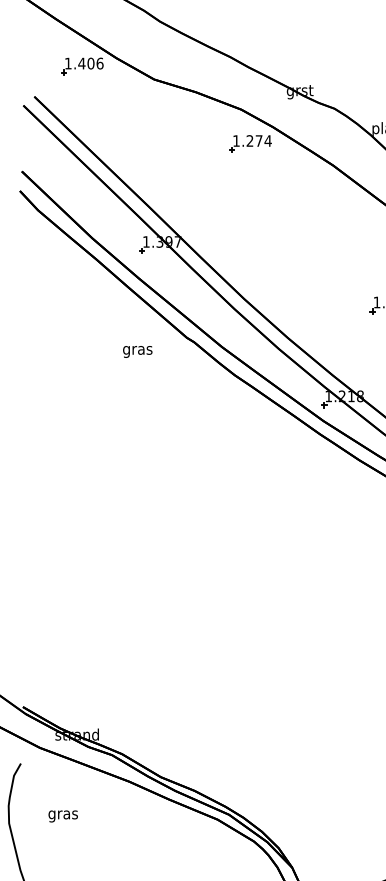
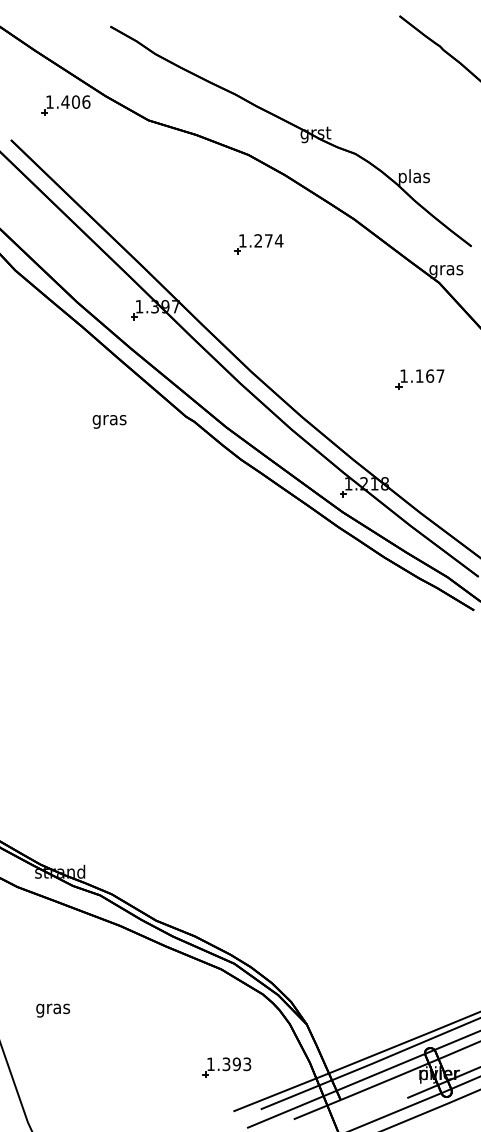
part: (250, 144) -> (258, 244), moved
text: (137, 351) -> (109, 421), moved
text: (62, 816) -> (52, 1010), moved

